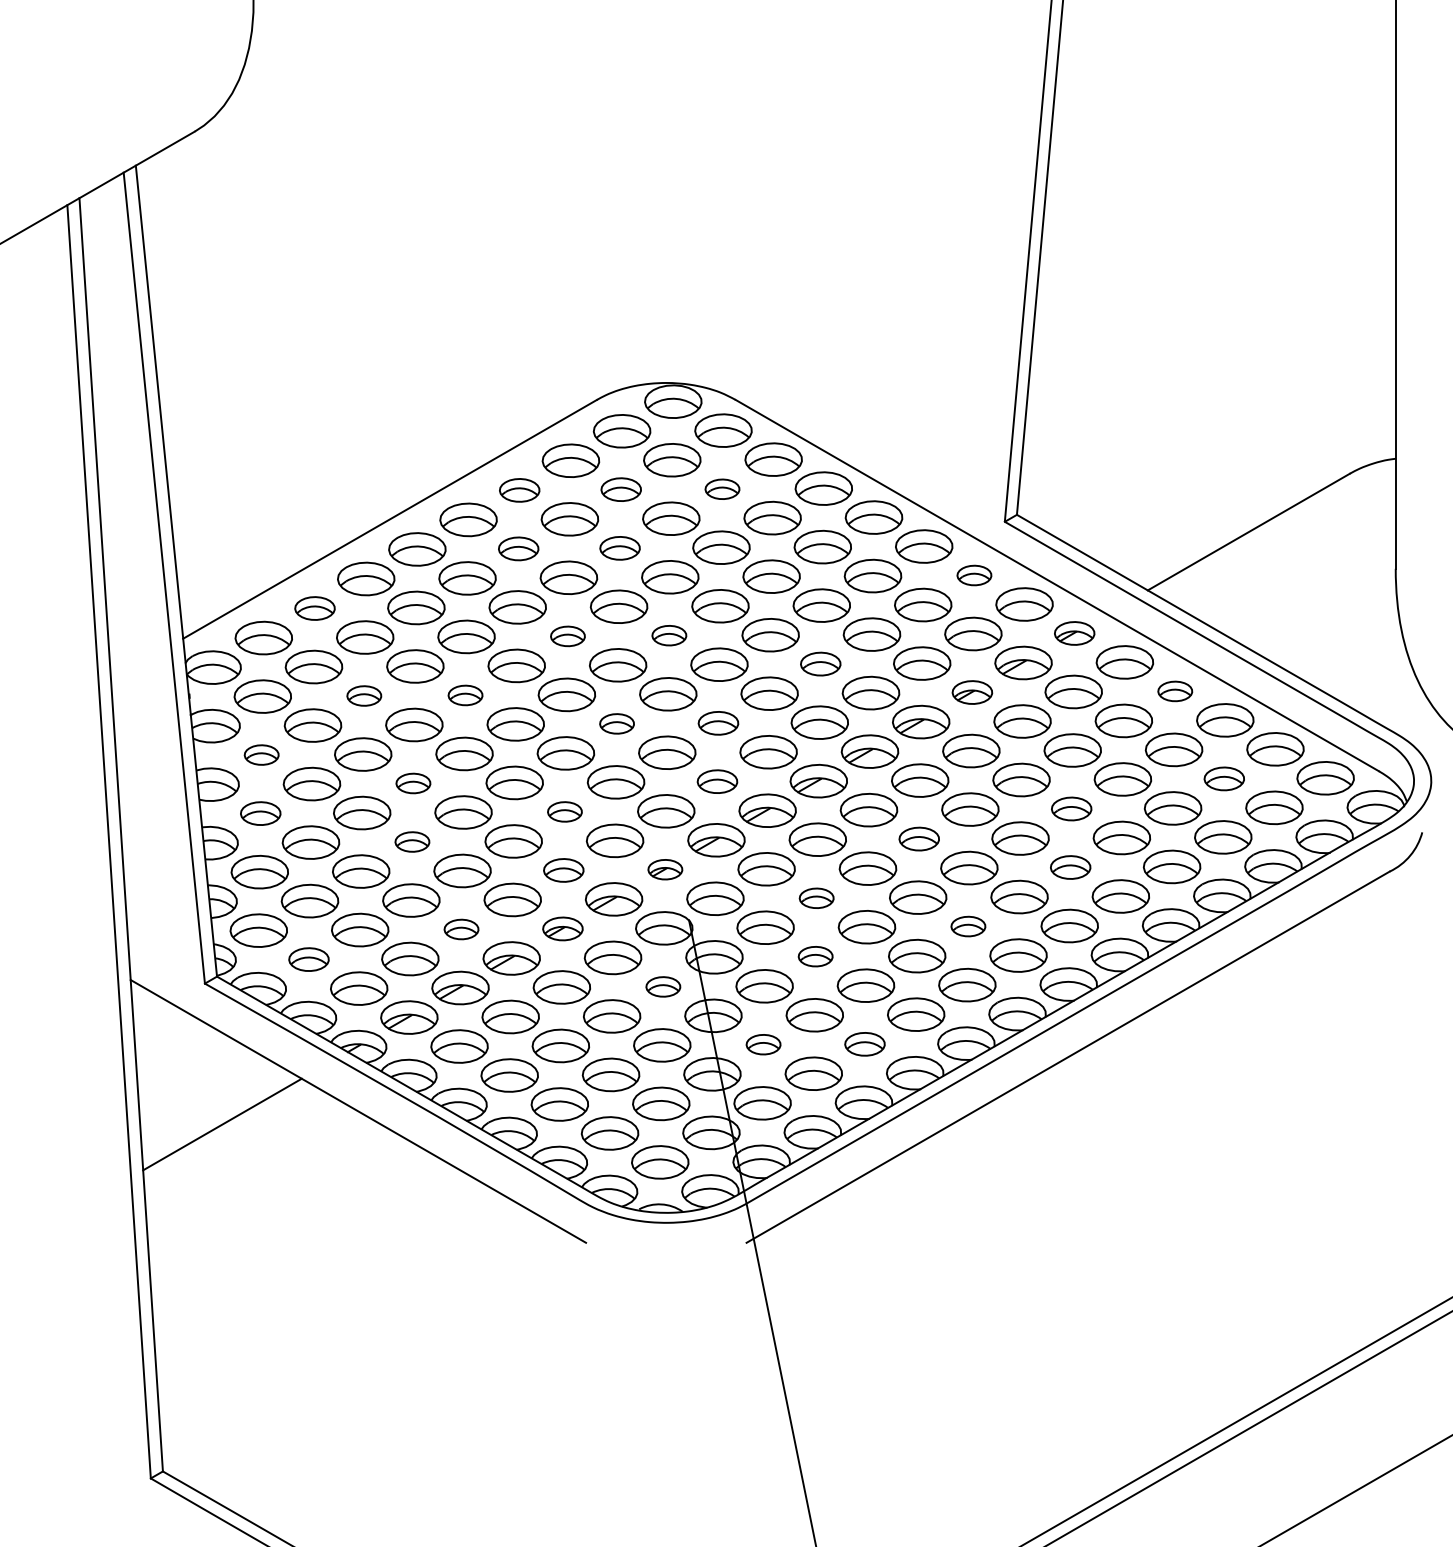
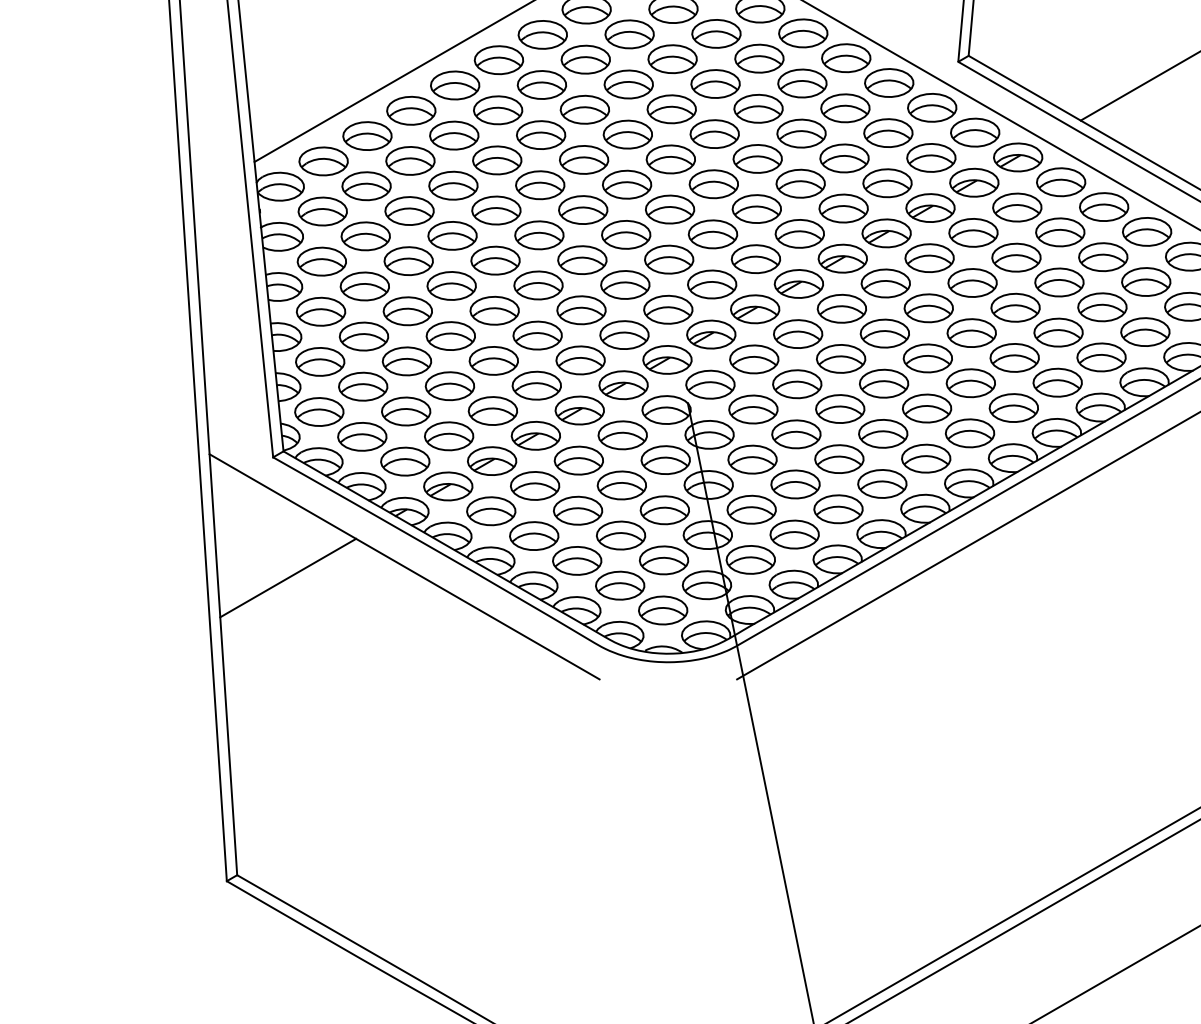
part: (621, 489) -> (629, 34), size x1.43
part: (722, 489) -> (716, 34), size x1.67
part: (519, 490) -> (542, 35), size x1.43
part: (518, 548) -> (541, 84), size x1.43
part: (619, 548) -> (628, 84), size x1.43
part: (974, 575) -> (932, 107), size x1.67
part: (314, 608) -> (367, 136), size x1.43
part: (1074, 633) -> (1017, 157), size x1.43
part: (669, 635) -> (671, 159), size x1.67
part: (567, 636) -> (583, 160), size x1.67
part: (820, 663) -> (800, 183), size x1.43
part: (1175, 691) -> (1104, 207), size x1.67
part: (972, 692) -> (930, 208), size x1.43
part: (364, 695) -> (409, 210), size x1.67
part: (465, 695) -> (496, 210), size x1.67
part: (616, 723) -> (625, 234), size x1.67
part: (718, 723) -> (713, 234), size x1.43
part: (261, 754) -> (321, 261), size x1.67
part: (1224, 778) -> (1146, 281), size x1.43
part: (717, 781) -> (712, 284), size x1.43
part: (413, 783) -> (451, 285), size x1.67
part: (1071, 808) -> (1015, 307), size x1.43
part: (564, 811) -> (581, 309), size x1.67
part: (260, 813) -> (320, 311), size x1.43
part: (919, 838) -> (885, 333), size x1.43
part: (412, 841) -> (450, 335), size x1.67
part: (1070, 867) -> (1014, 357), size x1.43
part: (665, 869) -> (667, 359), size x1.67
part: (563, 870) -> (580, 360), size x1.43
part: (816, 898) -> (796, 384), size x1.67
part: (968, 926) -> (927, 408), size x1.67
part: (562, 928) -> (579, 410), size x1.43
part: (461, 929) -> (492, 411), size x1.67
part: (815, 956) -> (796, 434), size x1.67
part: (308, 959) -> (361, 436), size x1.43
part: (663, 986) -> (665, 459), size x1.67
part: (763, 1044) -> (751, 509), size x1.67
part: (864, 1044) -> (838, 509), size x1.43

